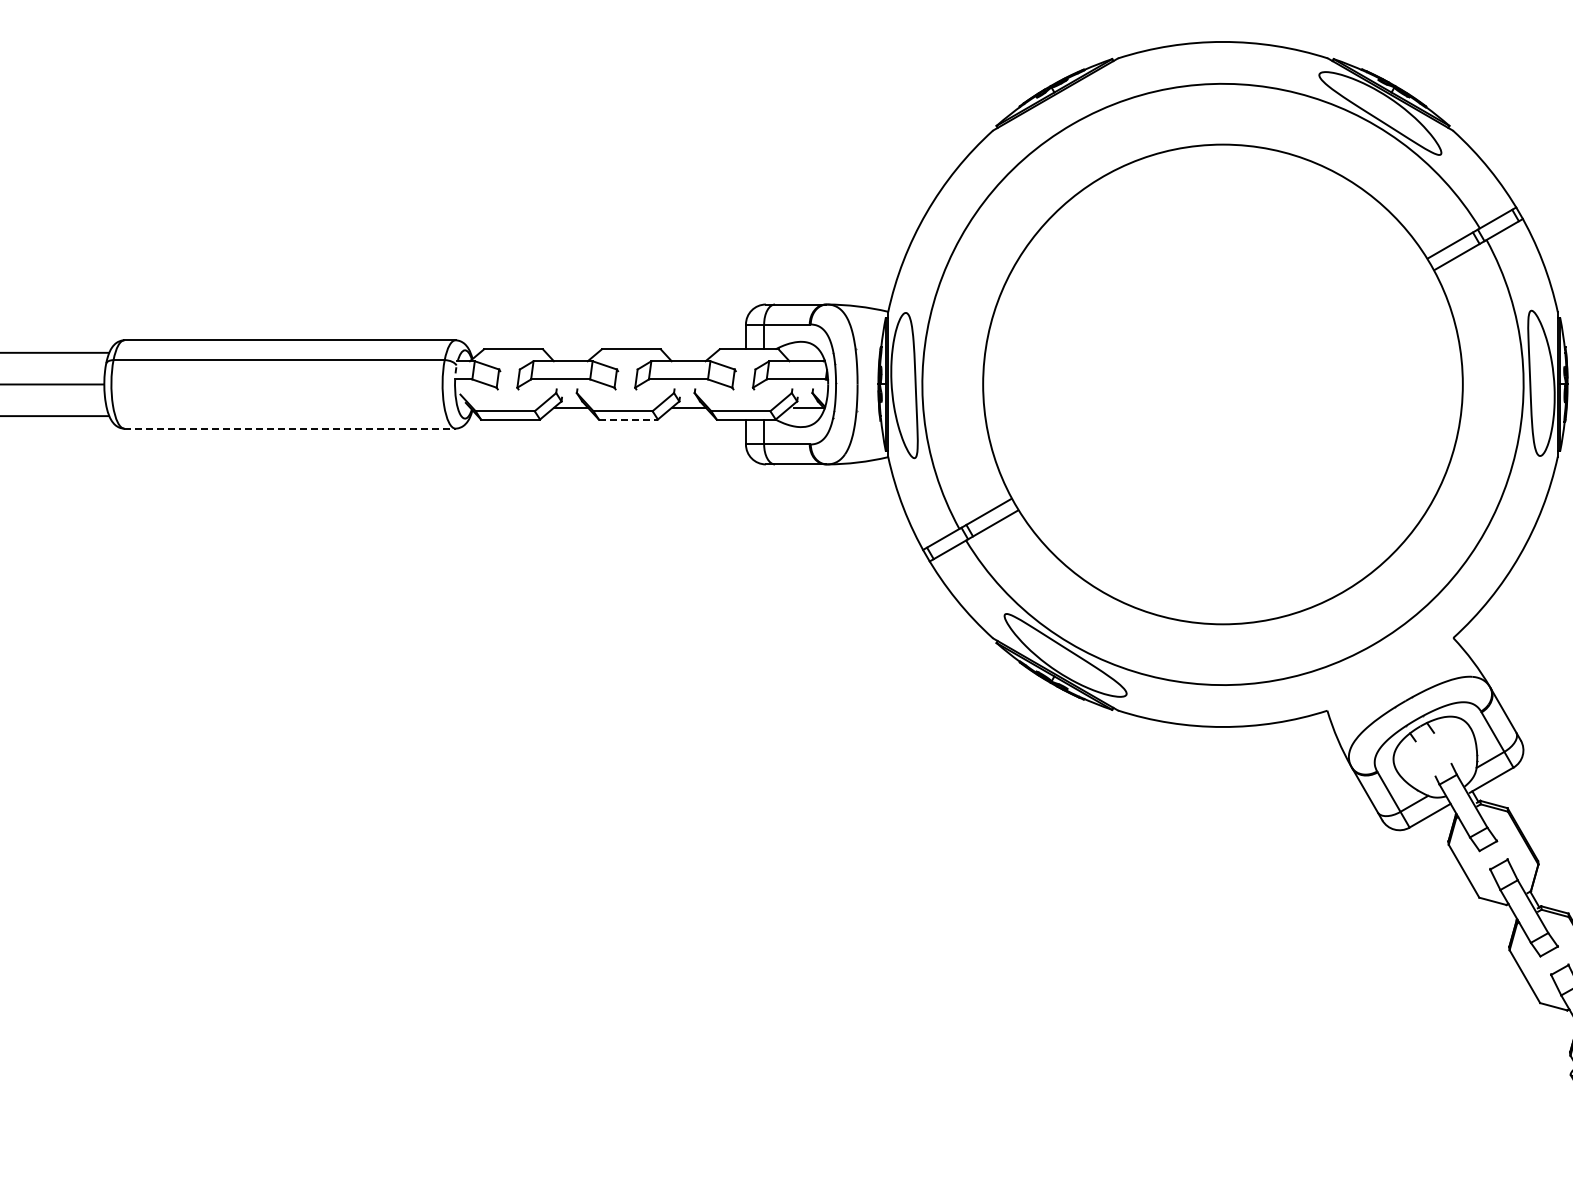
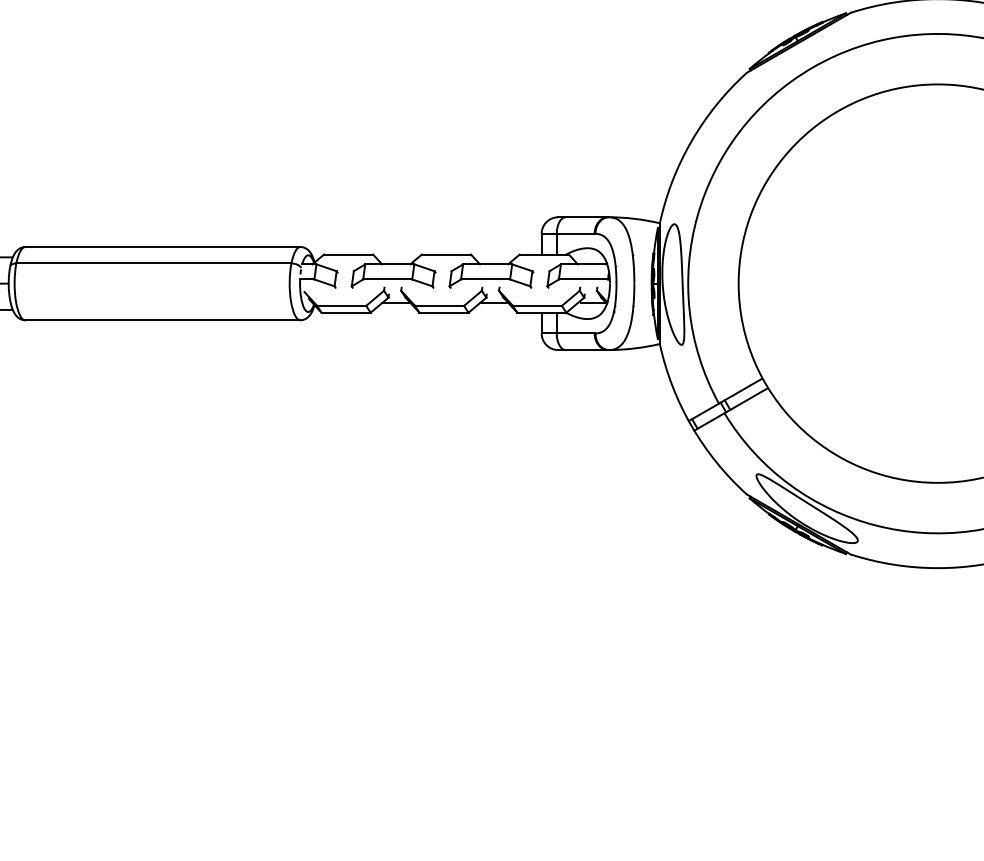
line: (628, 419) -> (444, 312), dashed -> solid
line: (289, 428) -> (162, 320), dashed -> solid

